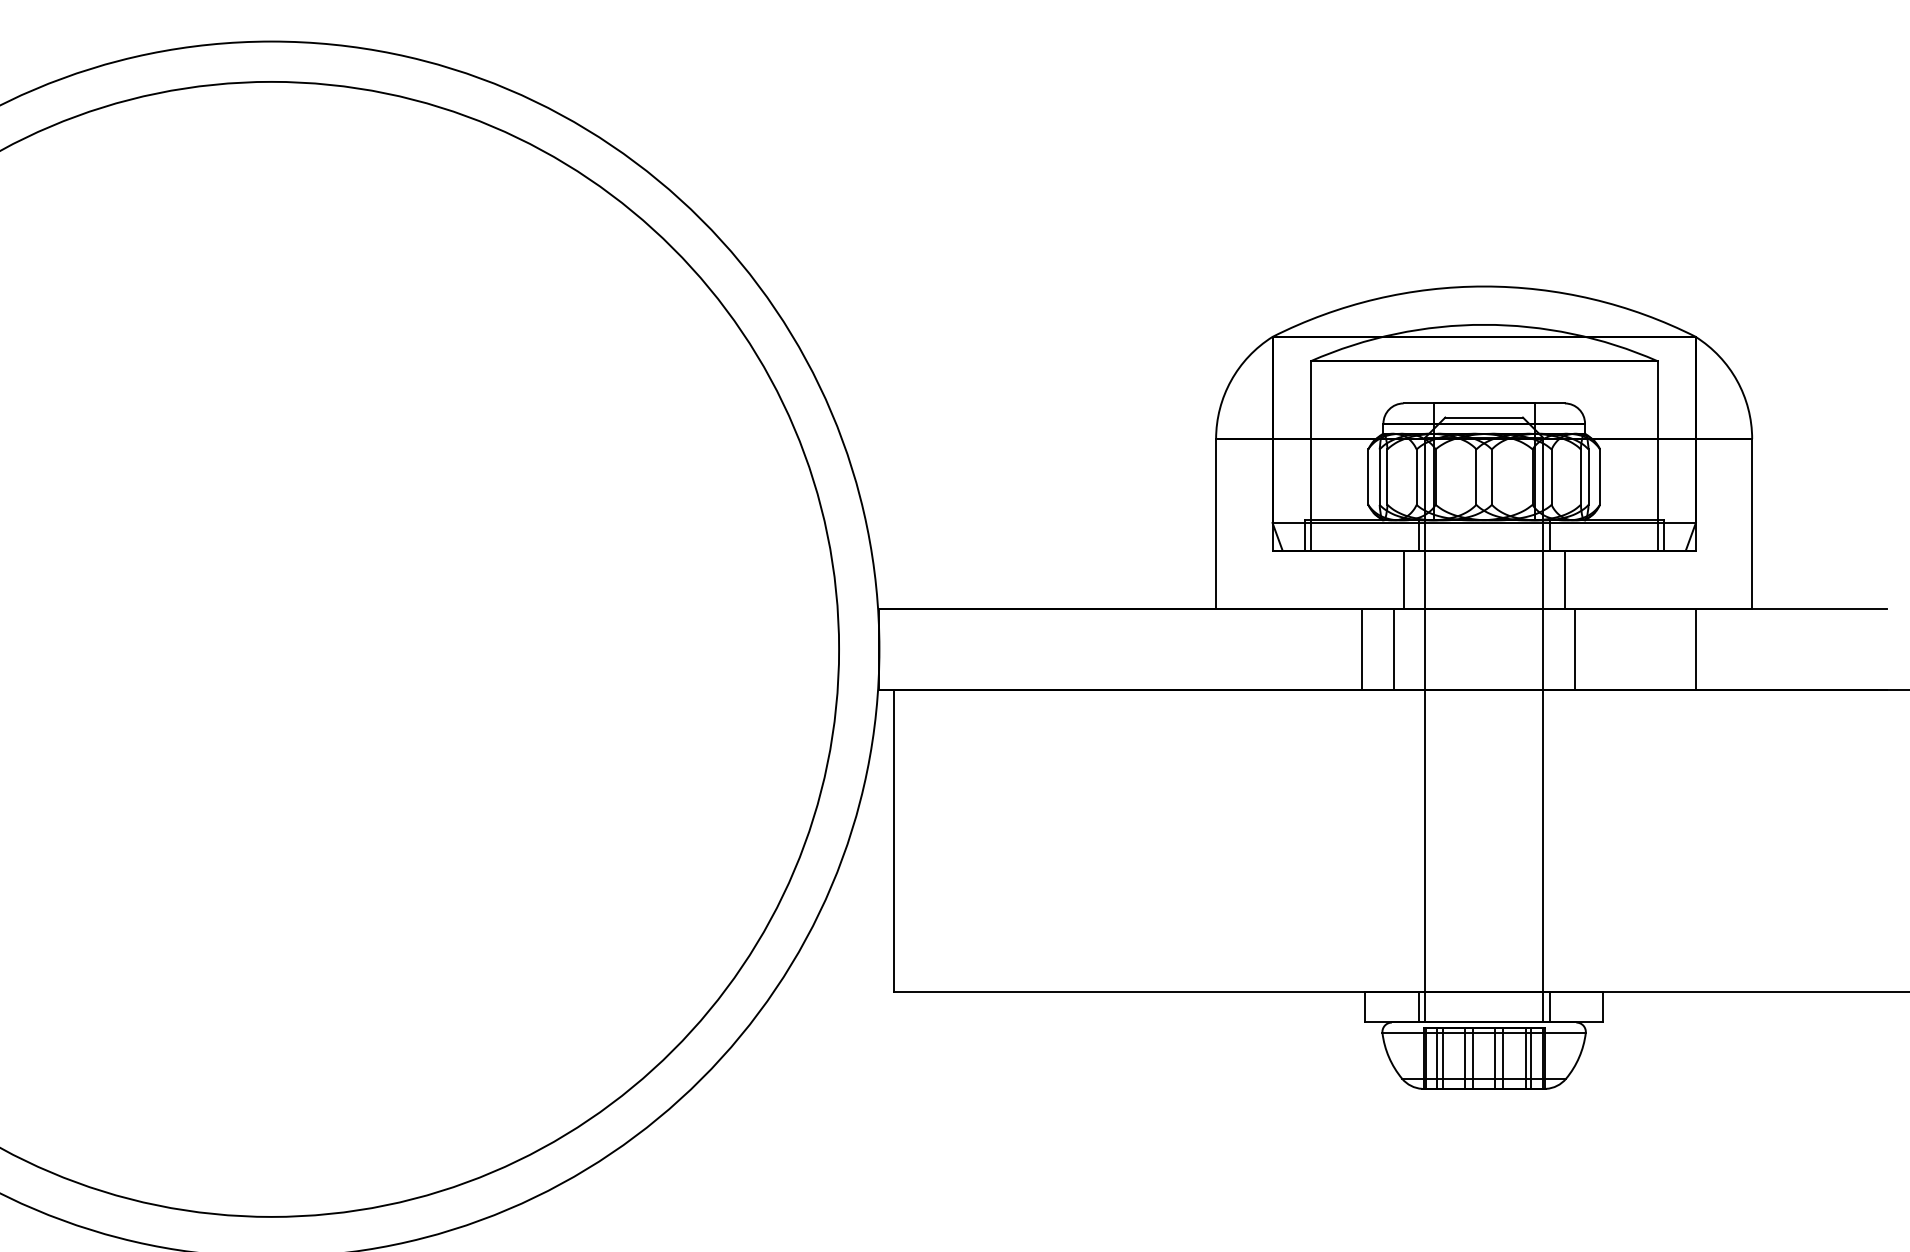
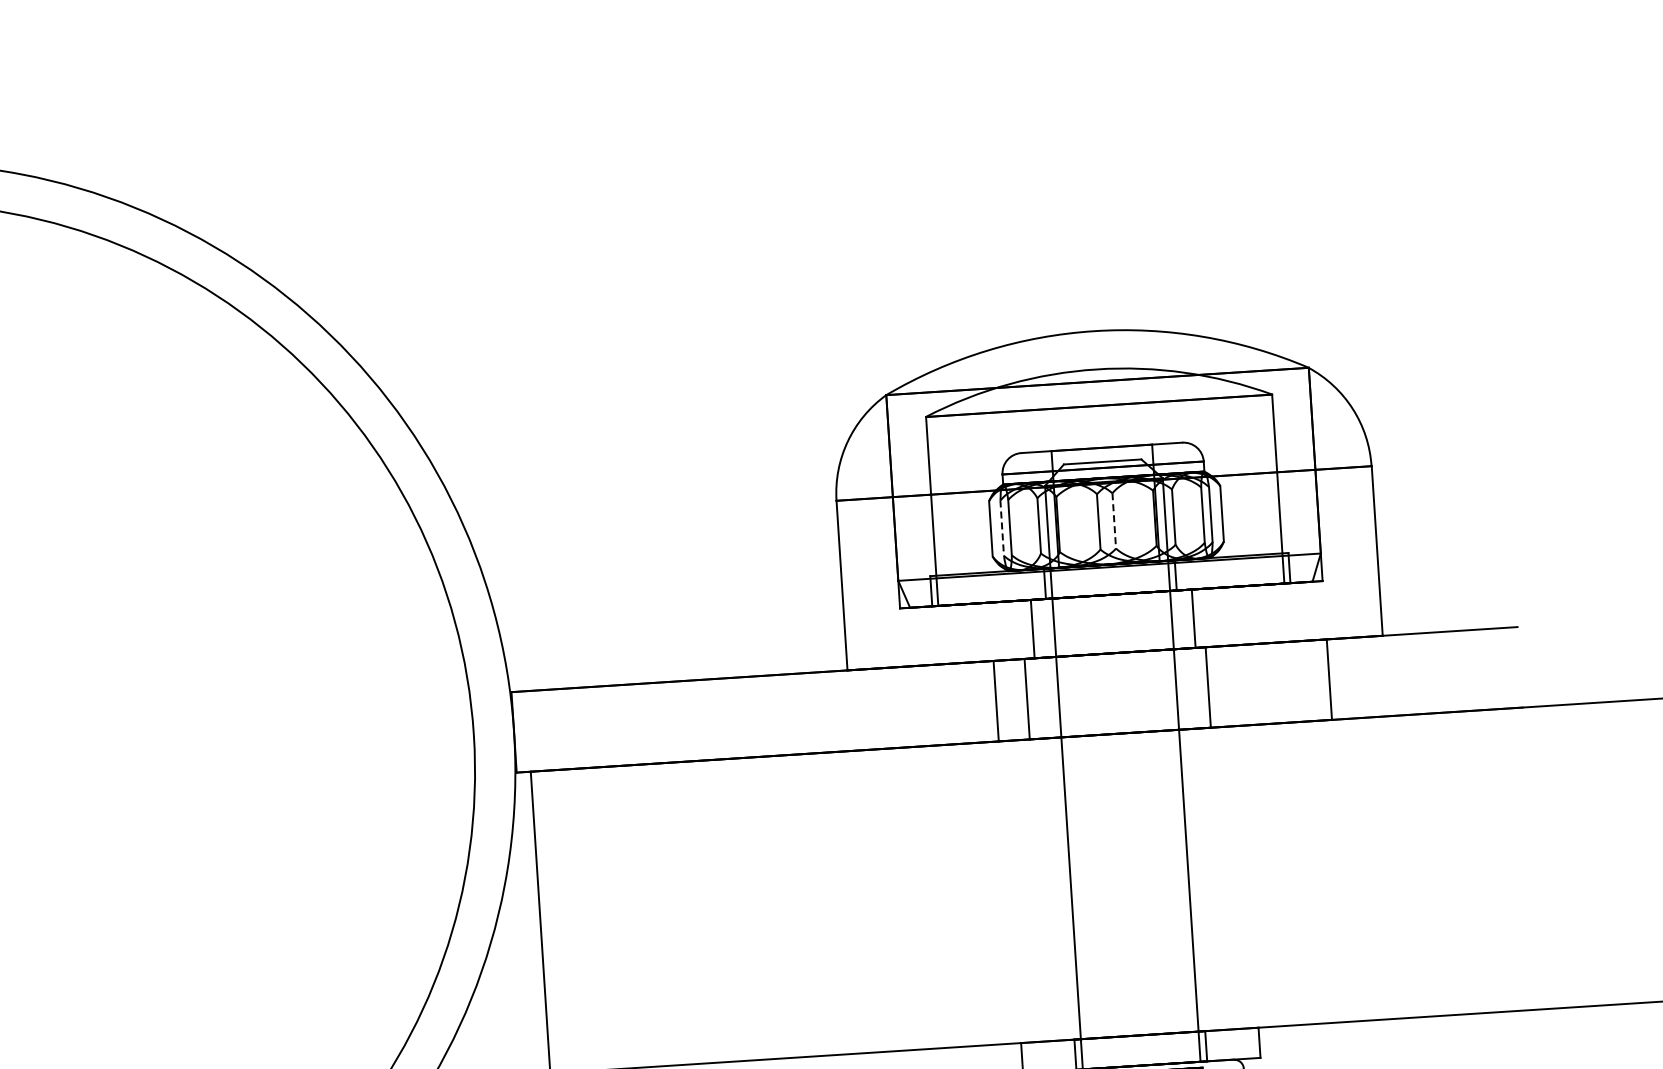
line: (1379, 477) -> (1002, 528), solid -> dashed
line: (1491, 477) -> (1113, 521), solid -> dashed

